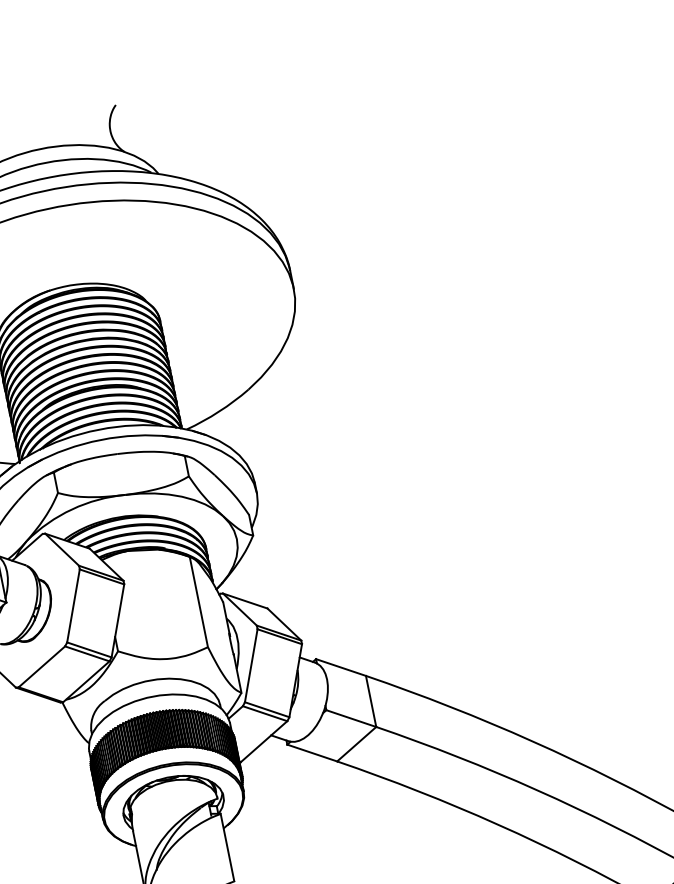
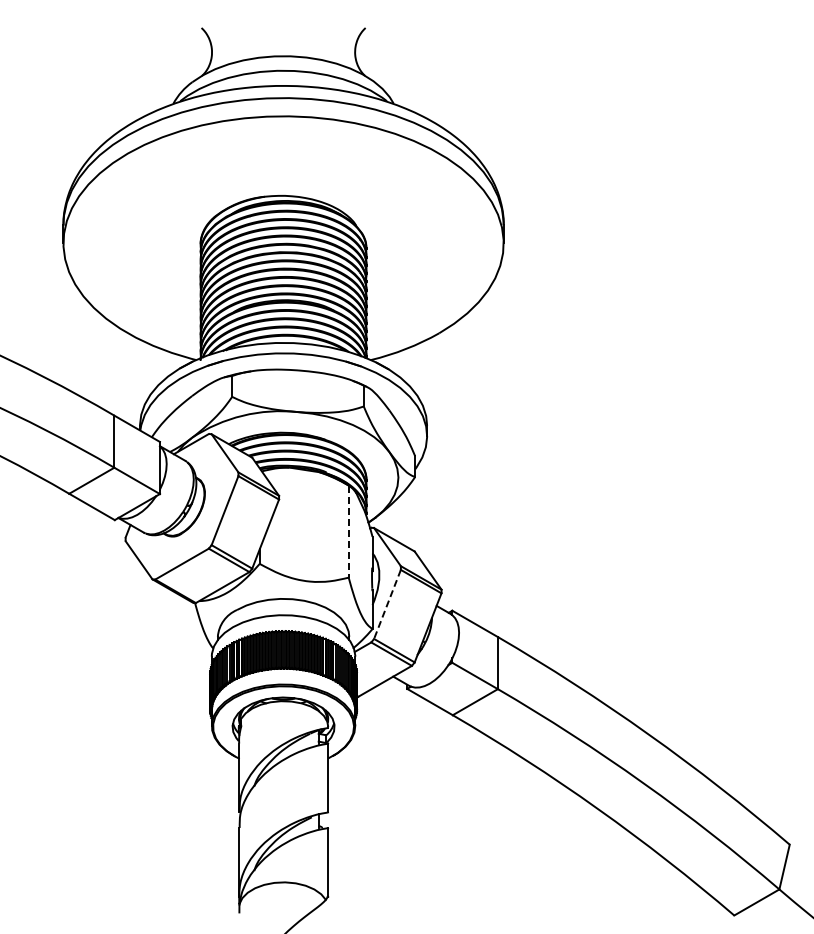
line: (198, 602) -> (348, 532), solid -> dashed
line: (251, 665) -> (387, 604), solid -> dashed

